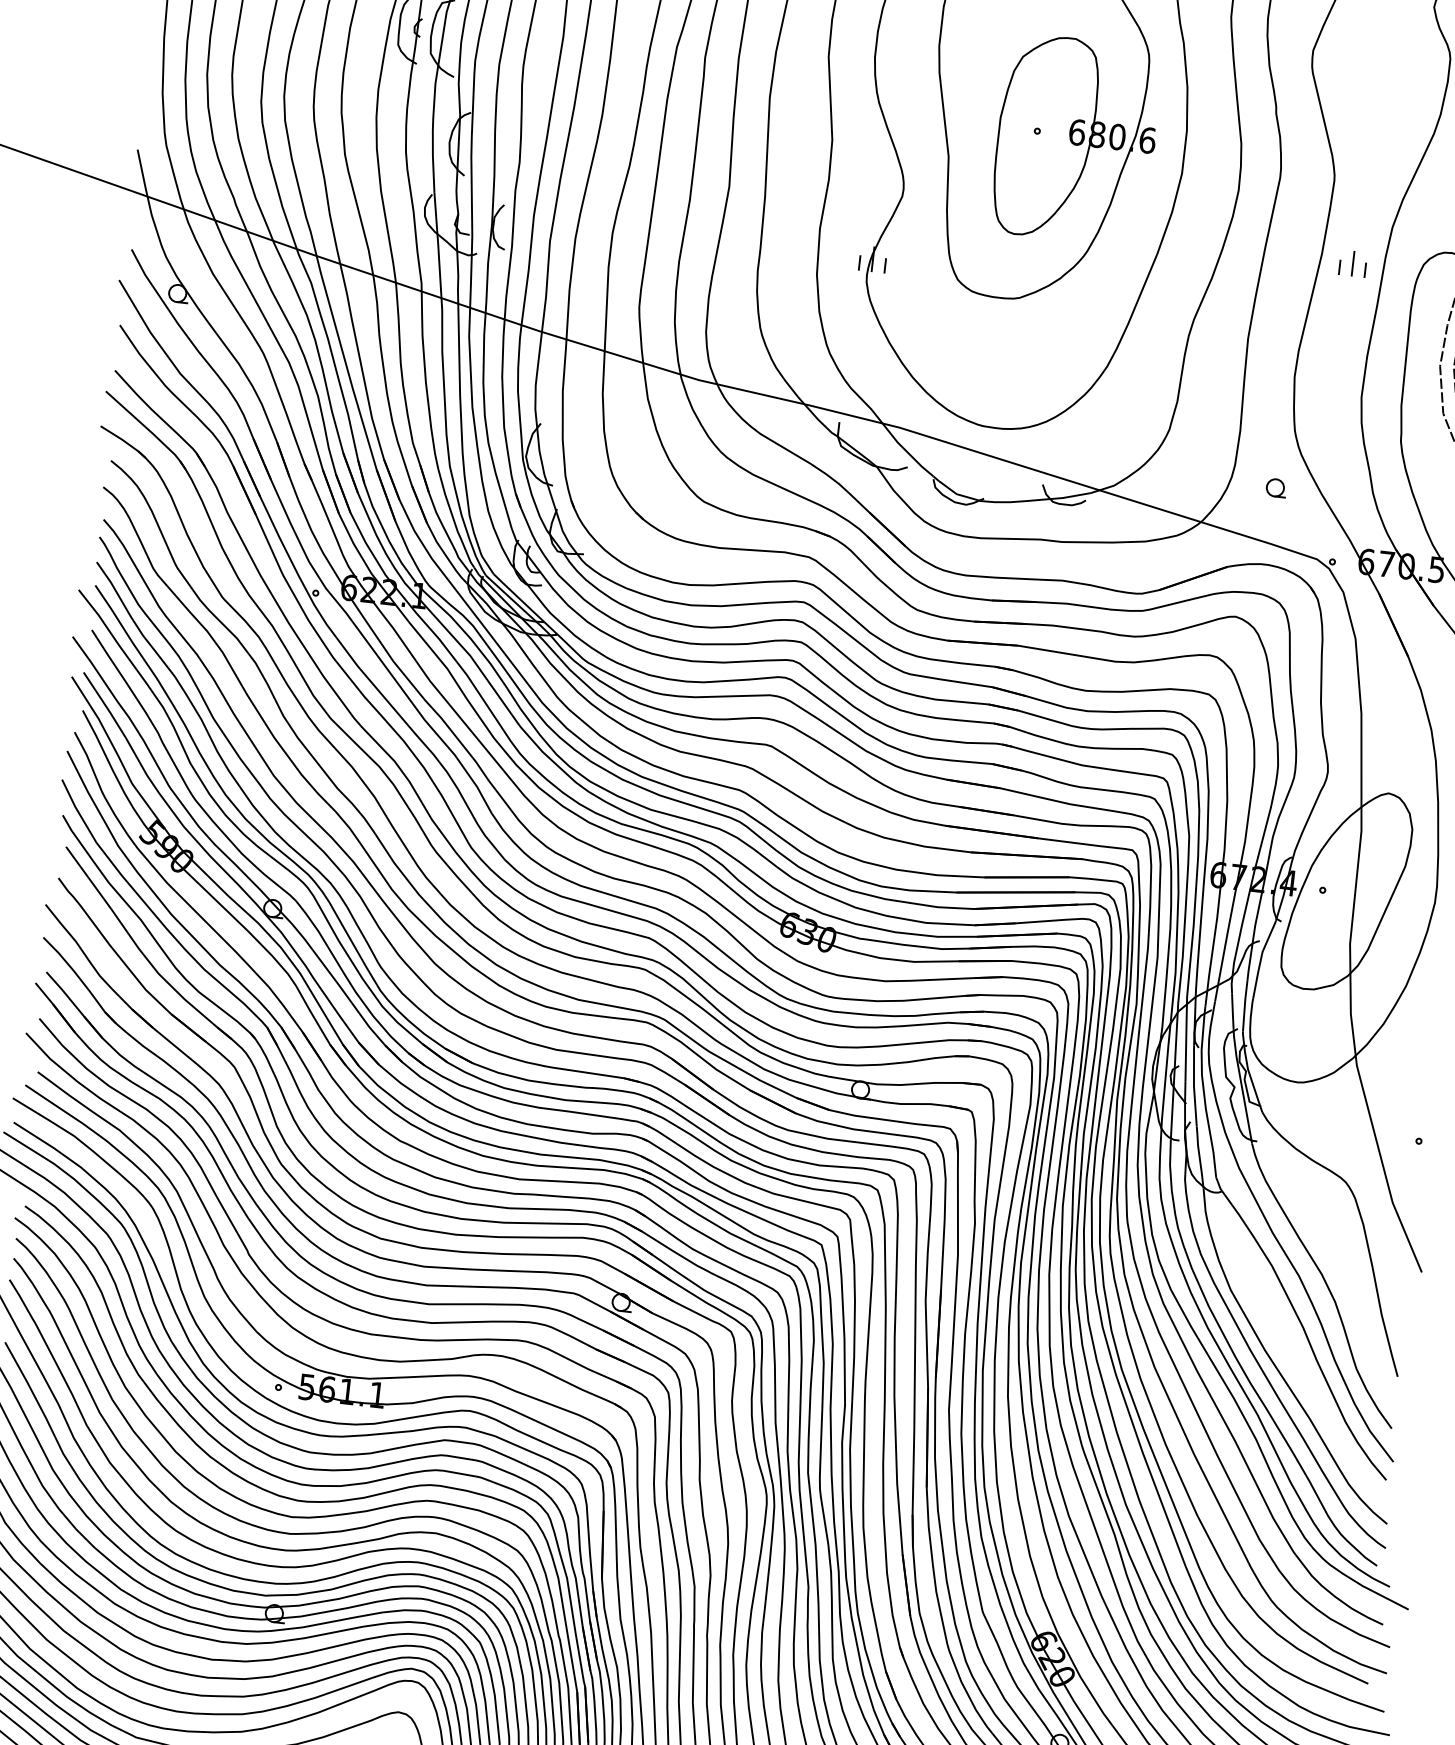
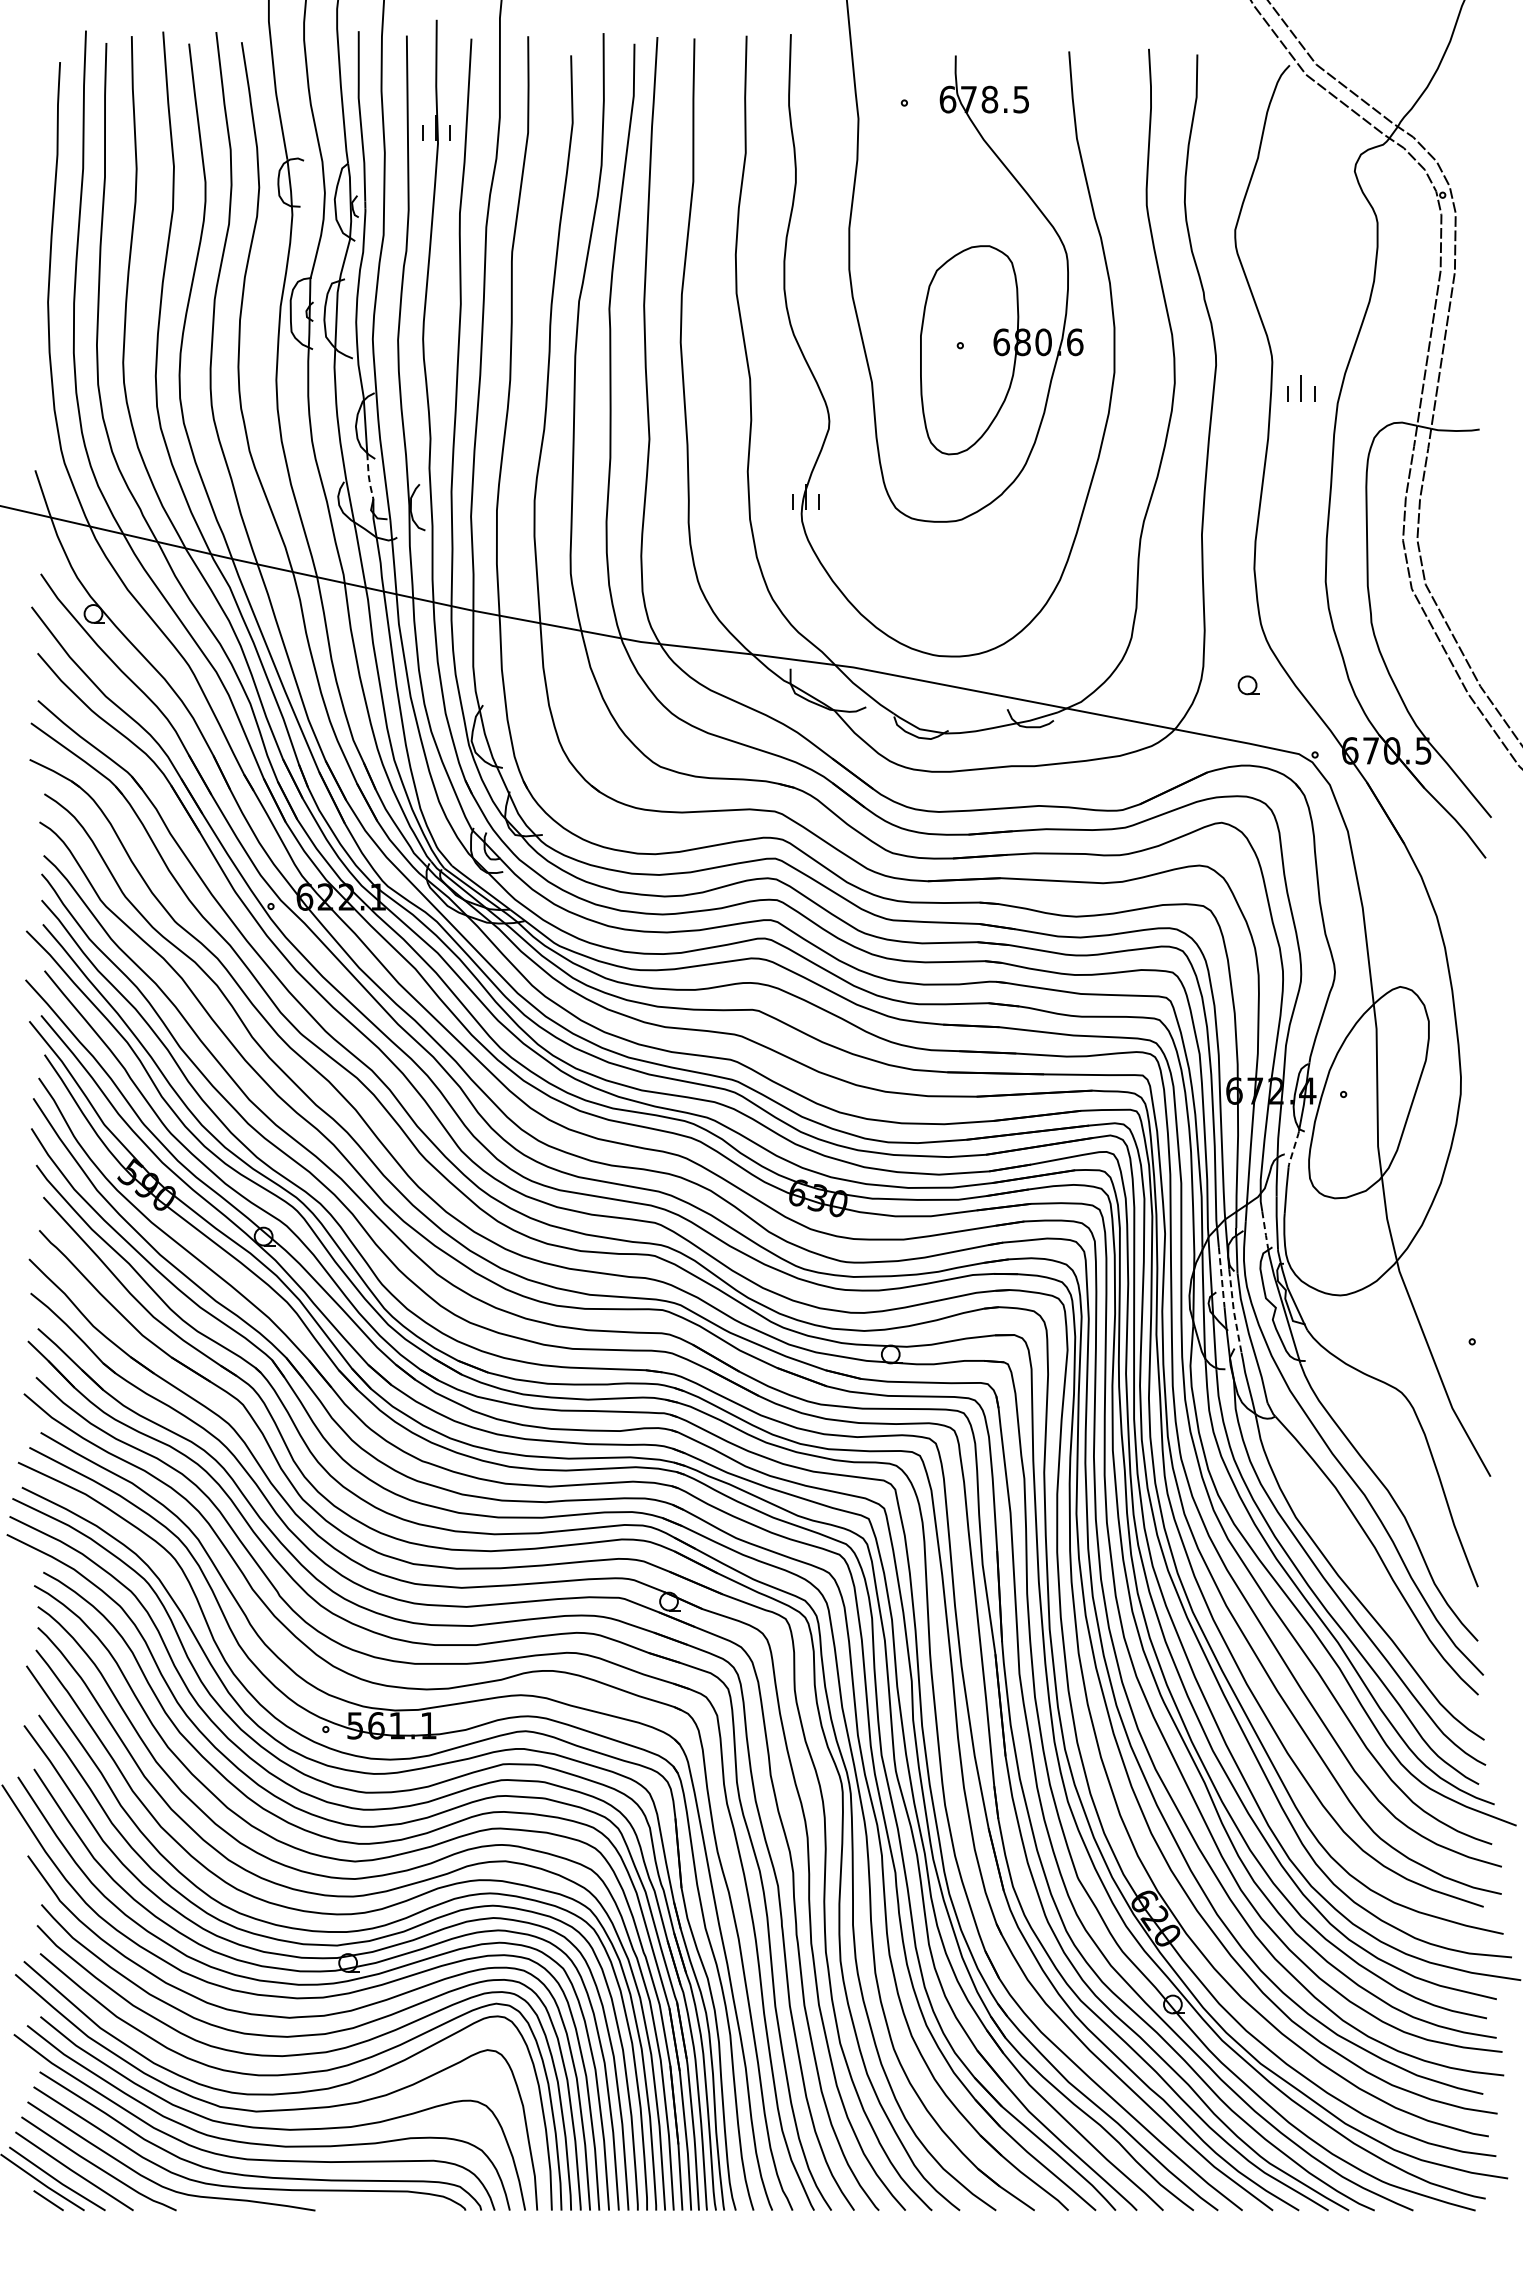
line: (456, 192) -> (368, 477), solid -> dashed
part: (1353, 264) -> (1301, 388), moved
line: (1268, 937) -> (1293, 1149), solid -> dashed
line: (1233, 1012) -> (1265, 1230), solid -> dashed
line: (1185, 1052) -> (1221, 1277), solid -> dashed
line: (1193, 1086) -> (1233, 1311), solid -> dashed

